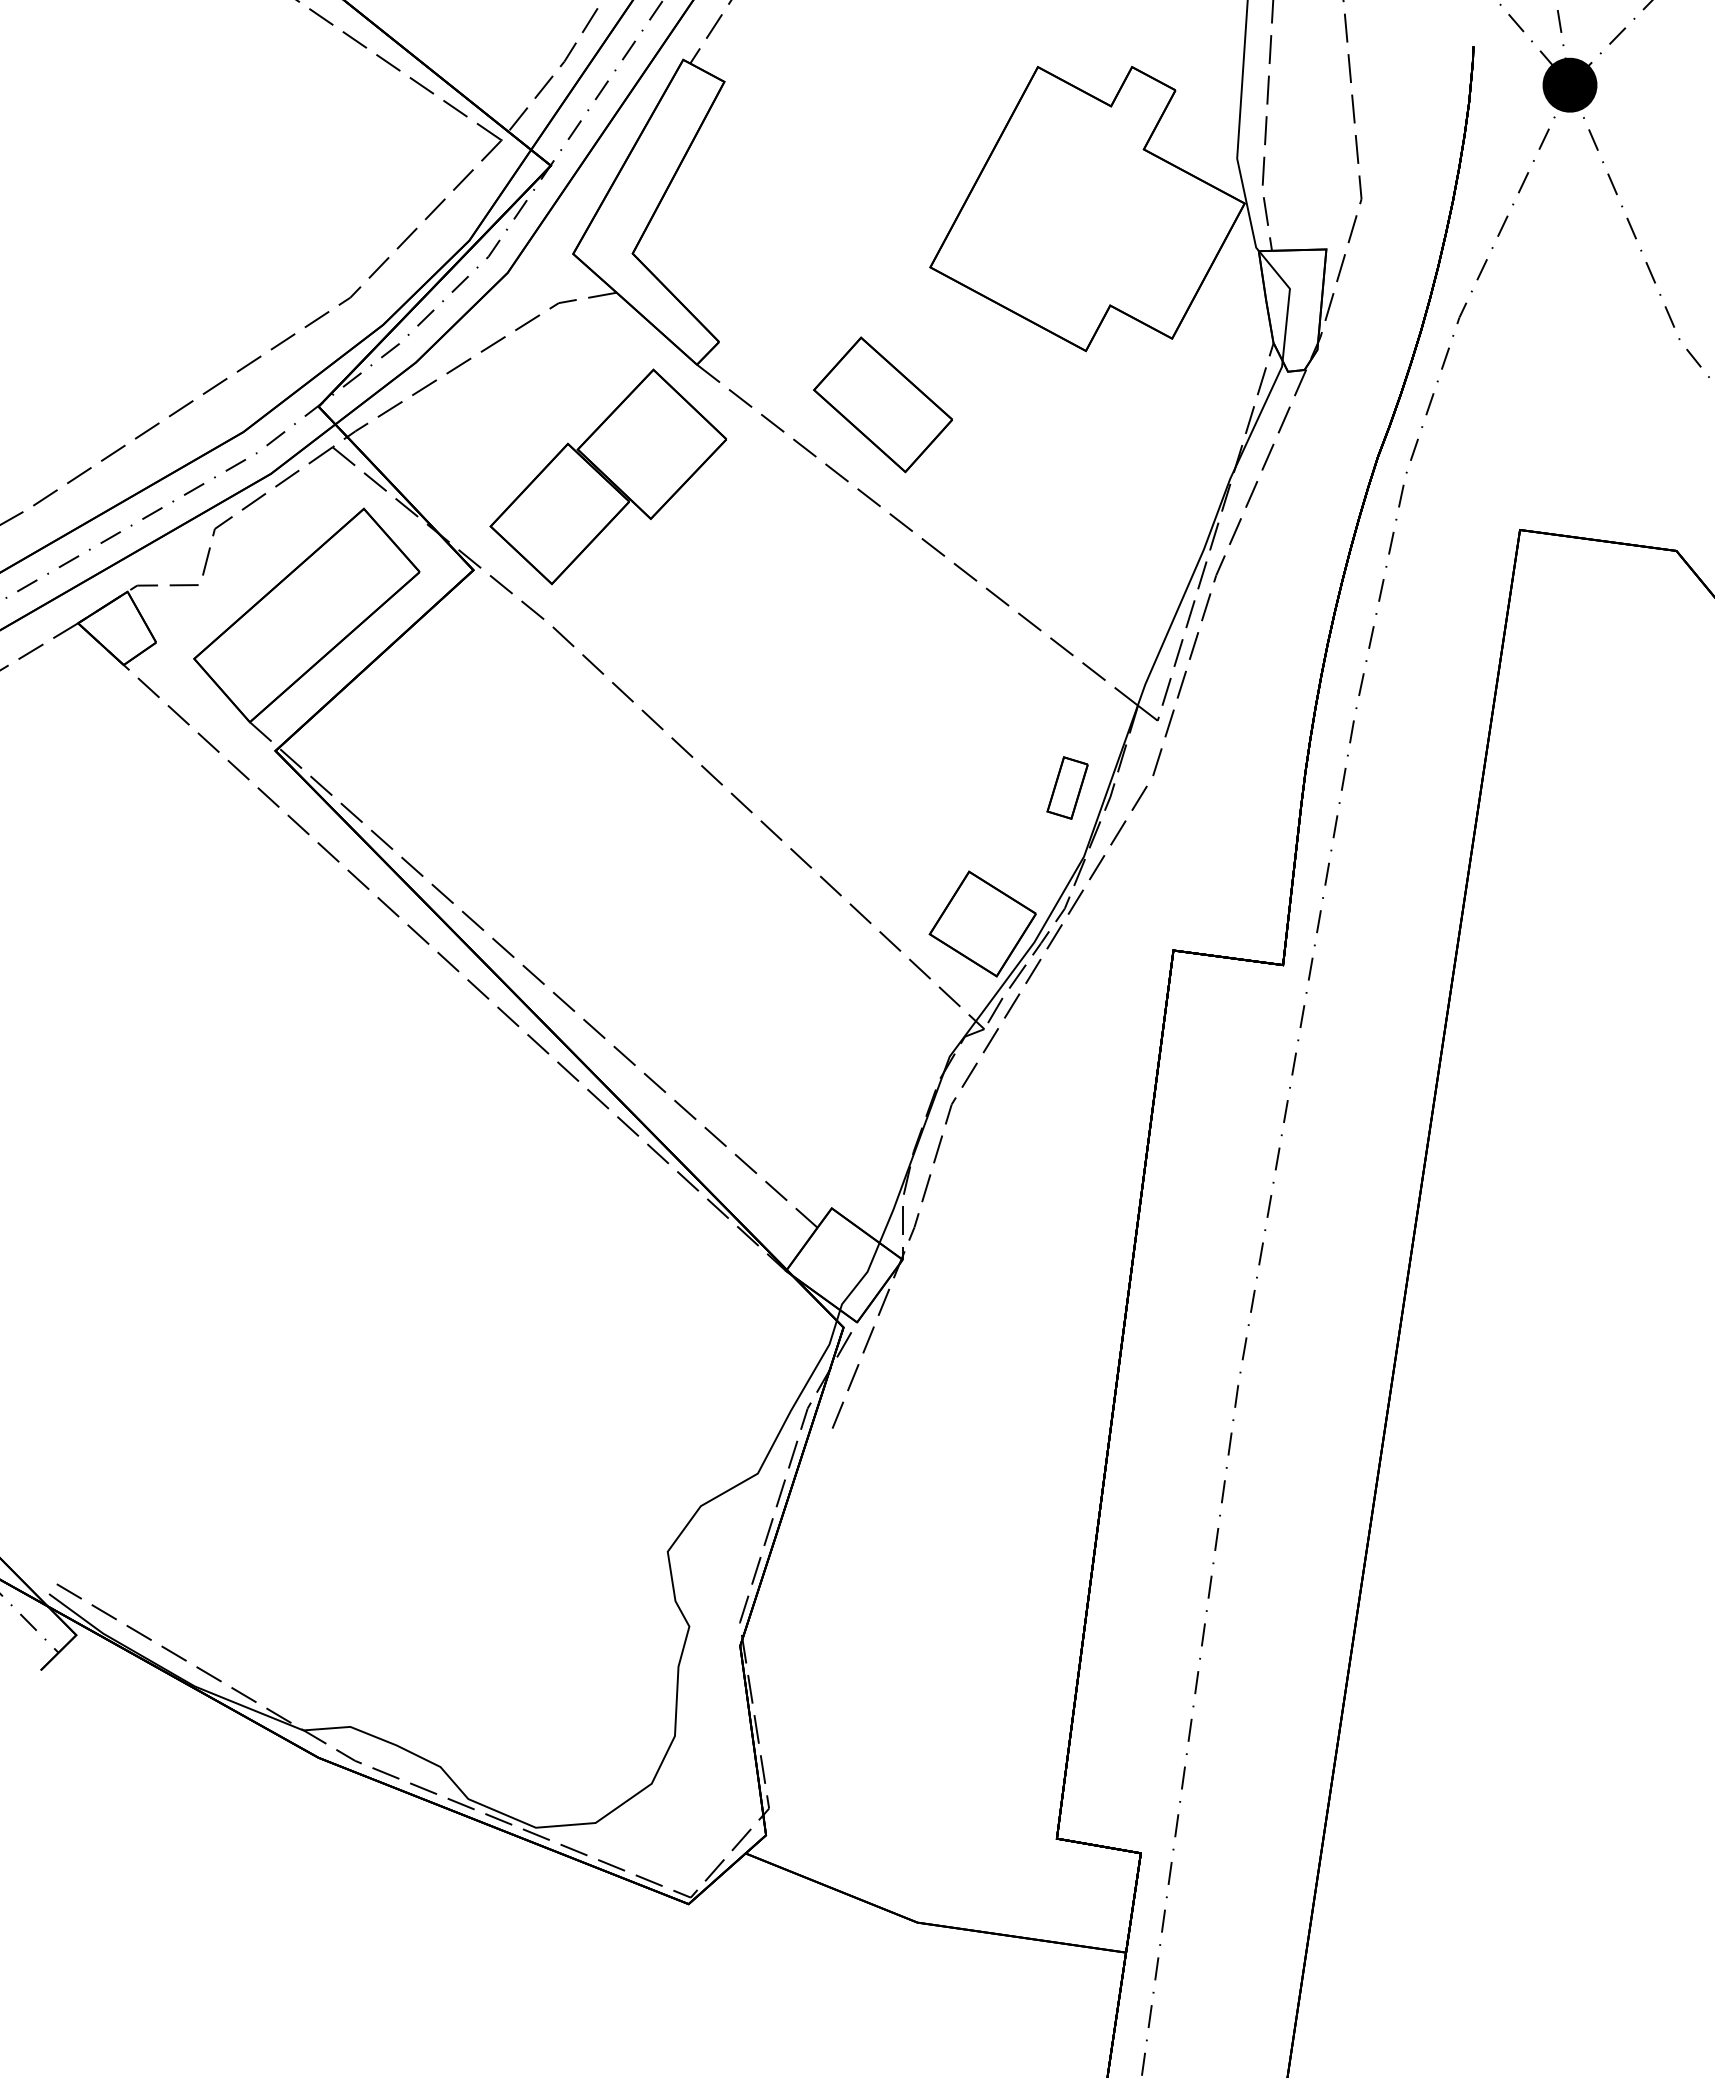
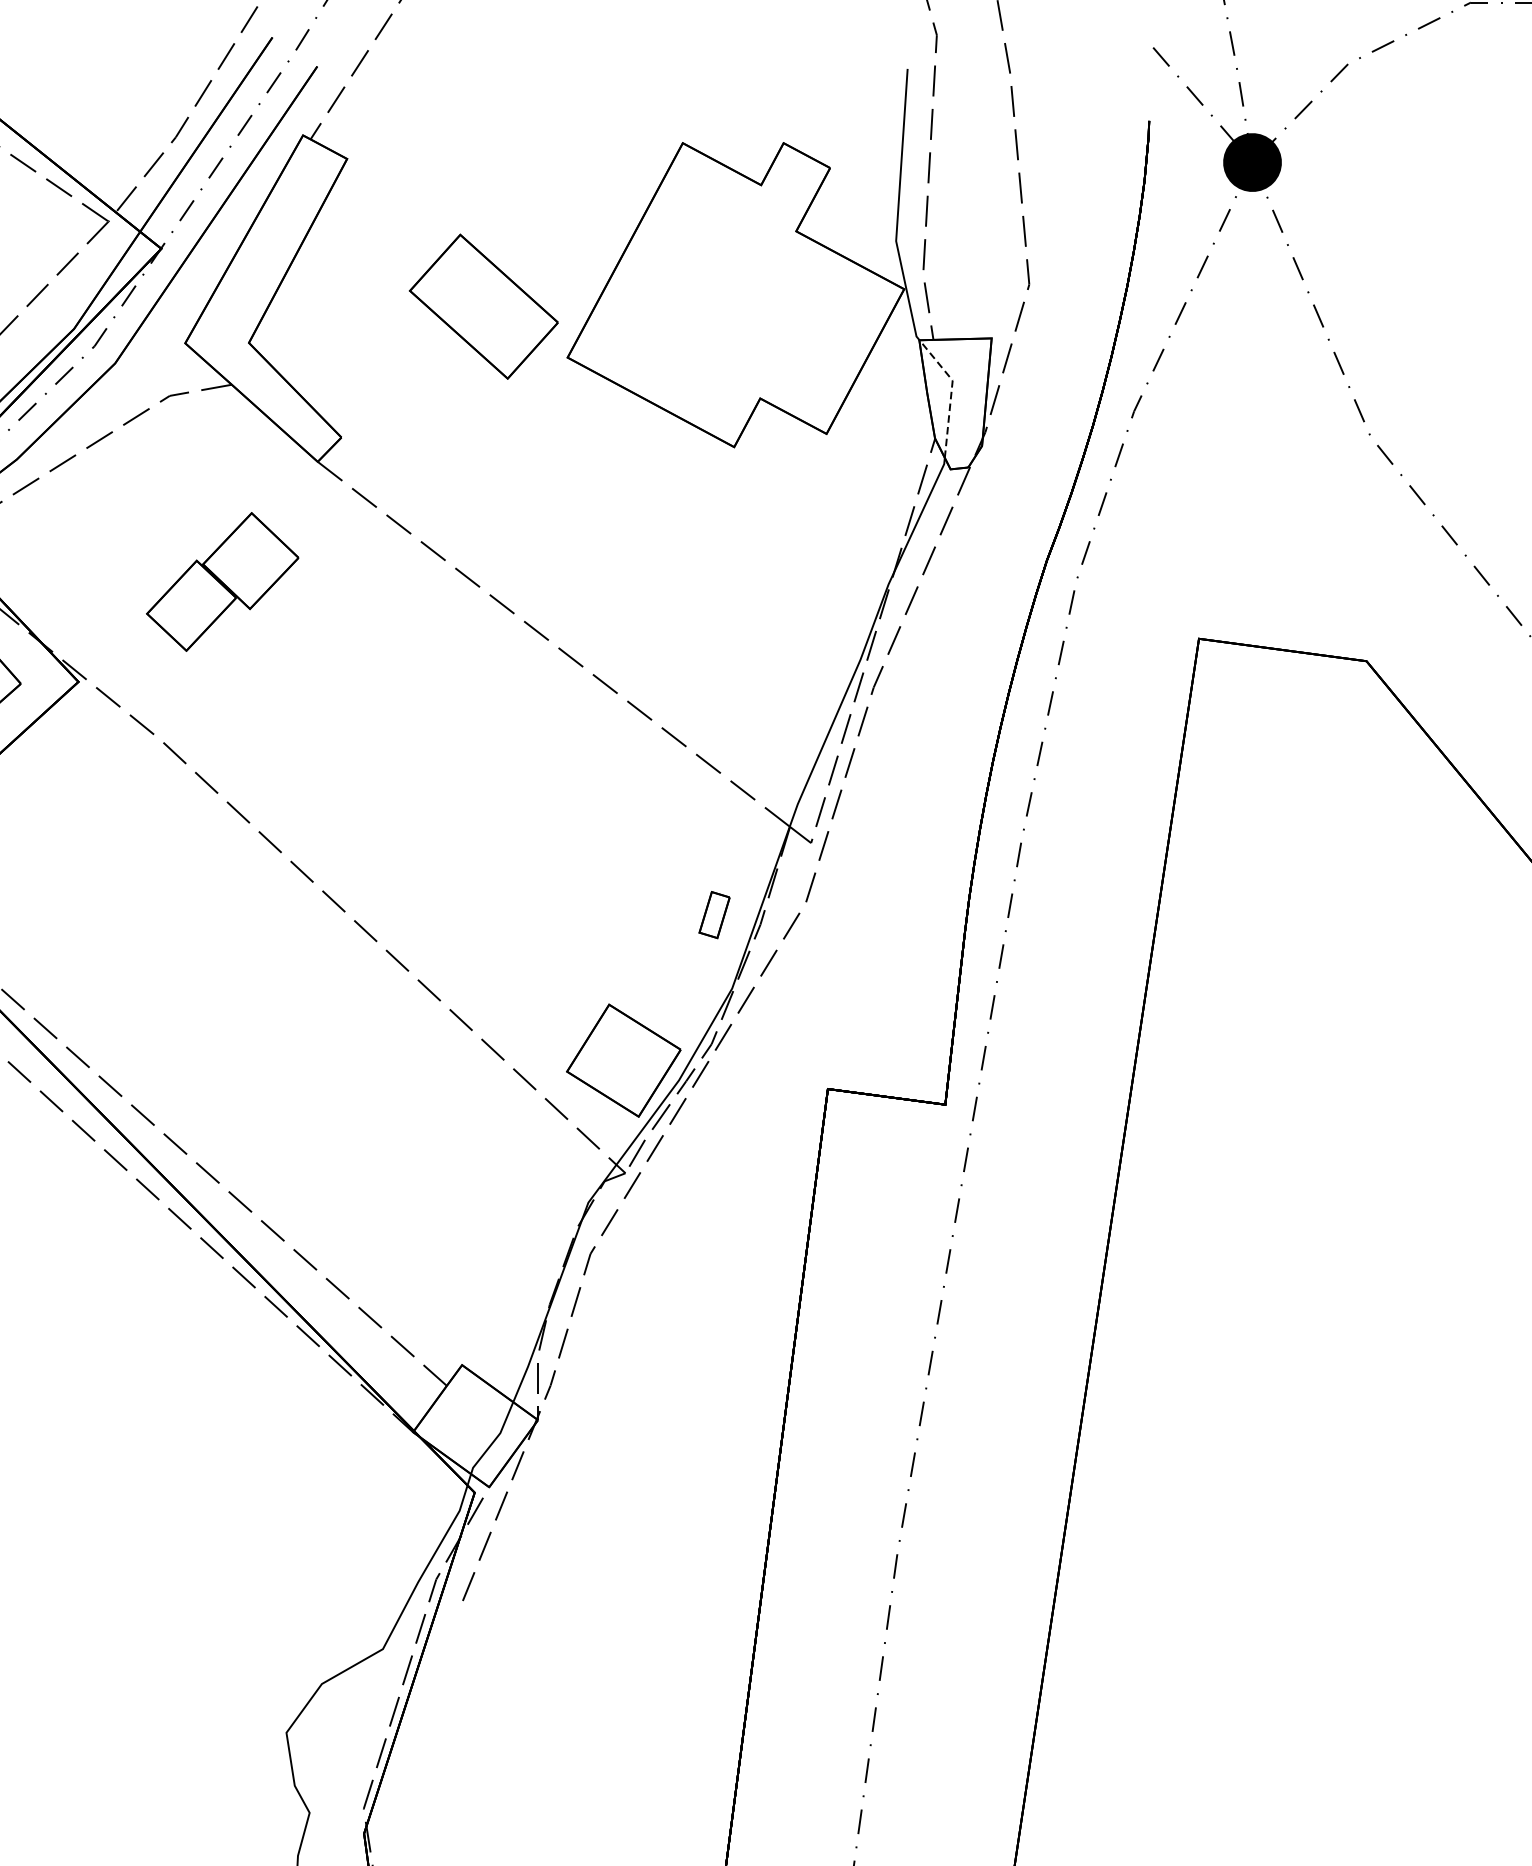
line: (1288, 299) -> (951, 392), solid -> dashed
part: (882, 404) -> (483, 306), moved
part: (607, 476) -> (221, 581), size x0.6
part: (1067, 787) -> (714, 914), size x0.7

